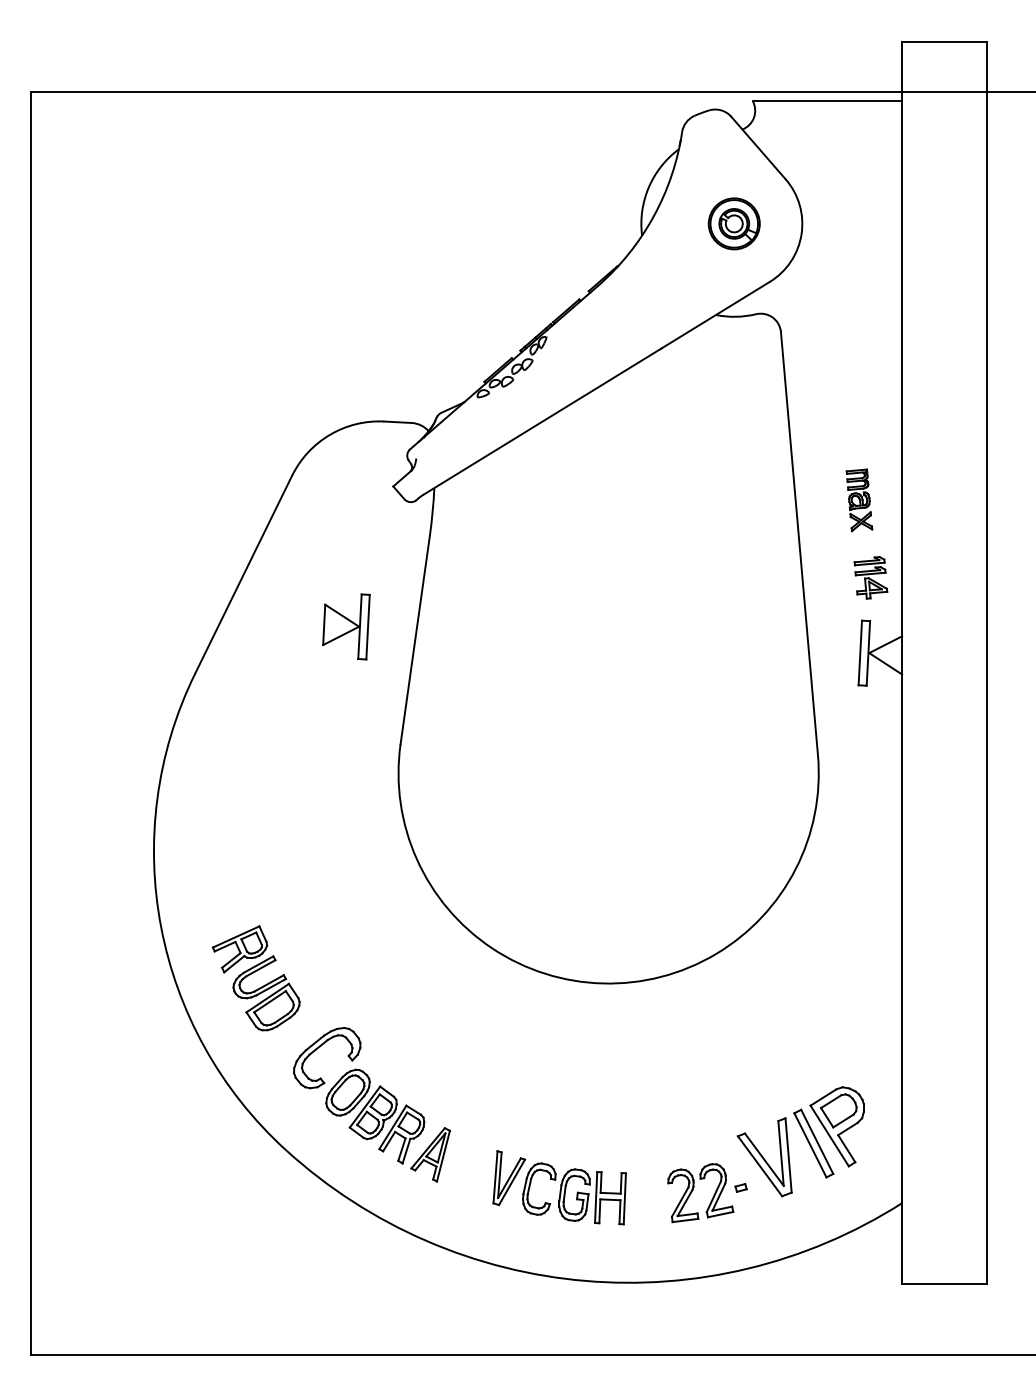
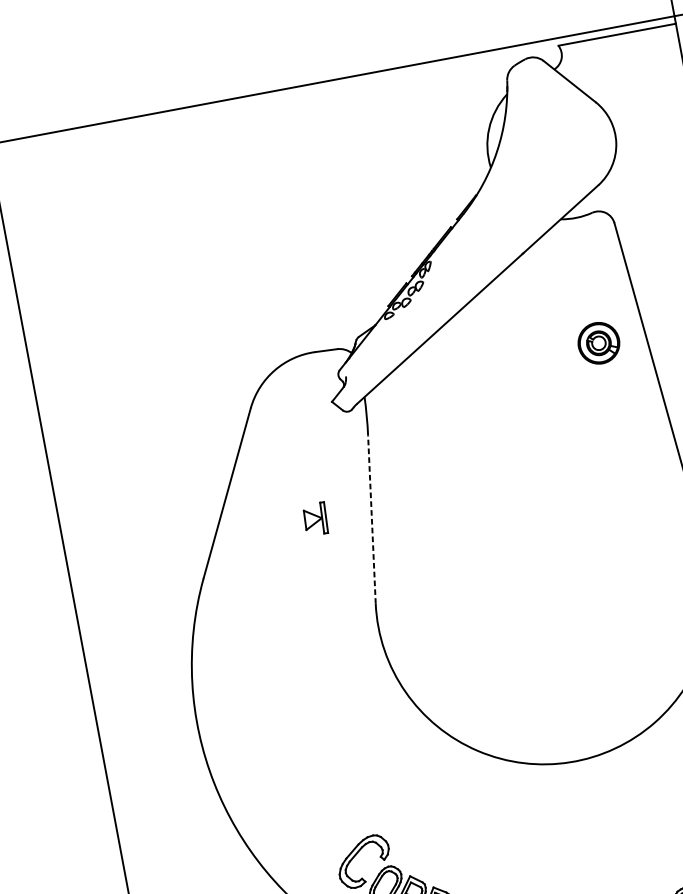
part: (733, 223) -> (598, 343), moved
part: (346, 626) -> (315, 519), size x0.6
line: (415, 639) -> (372, 519), solid -> dashed
part: (255, 978) -> (296, 809), removed

